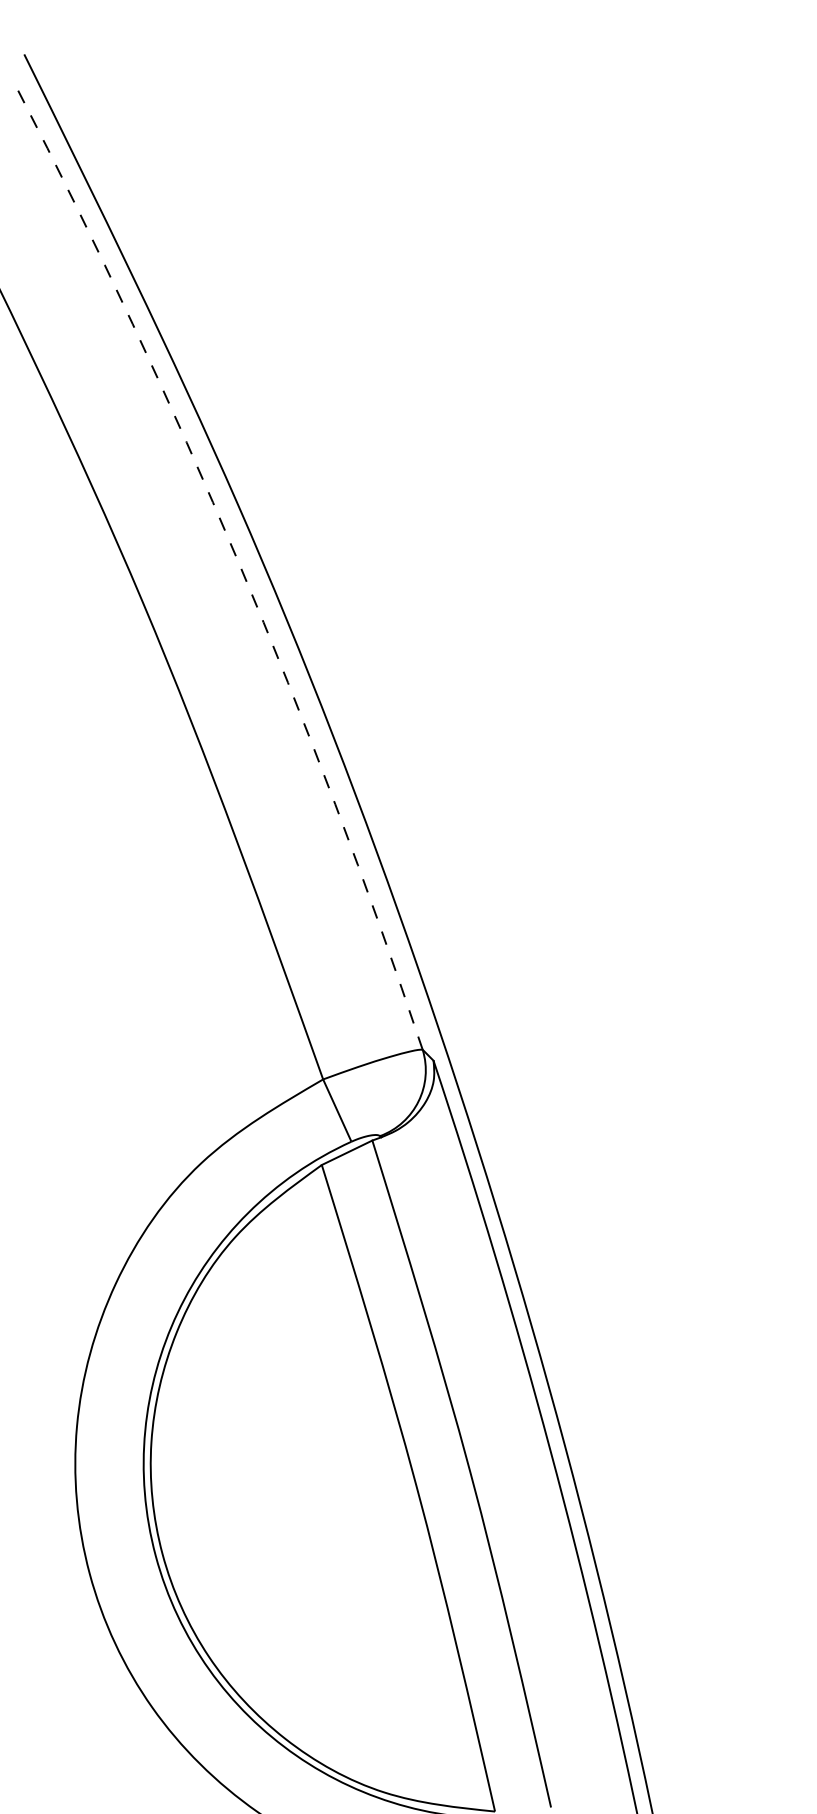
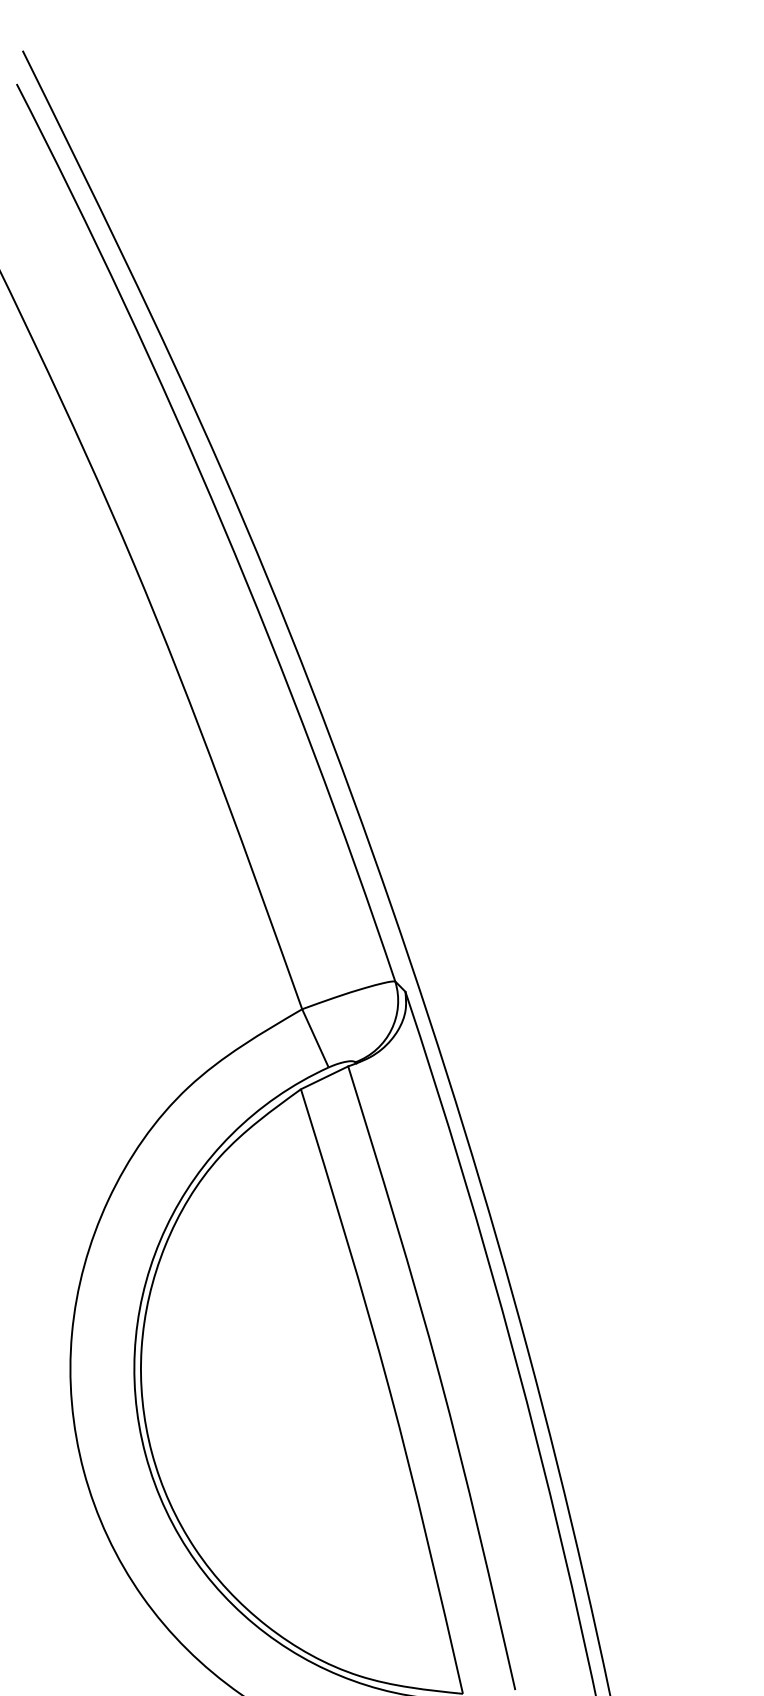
arc: (238, 562) -> (223, 525), dashed -> solid

